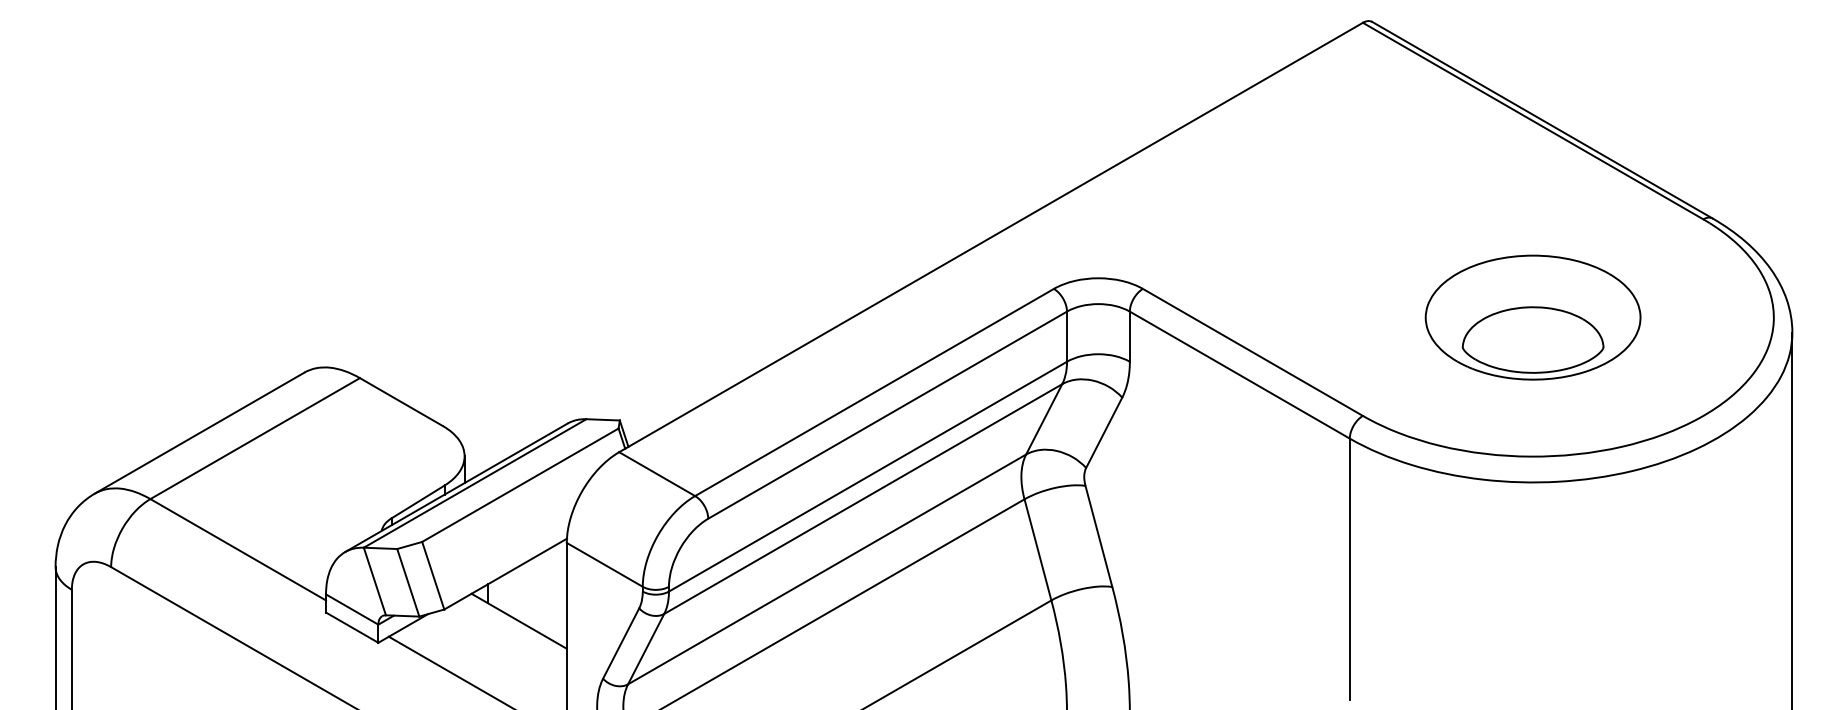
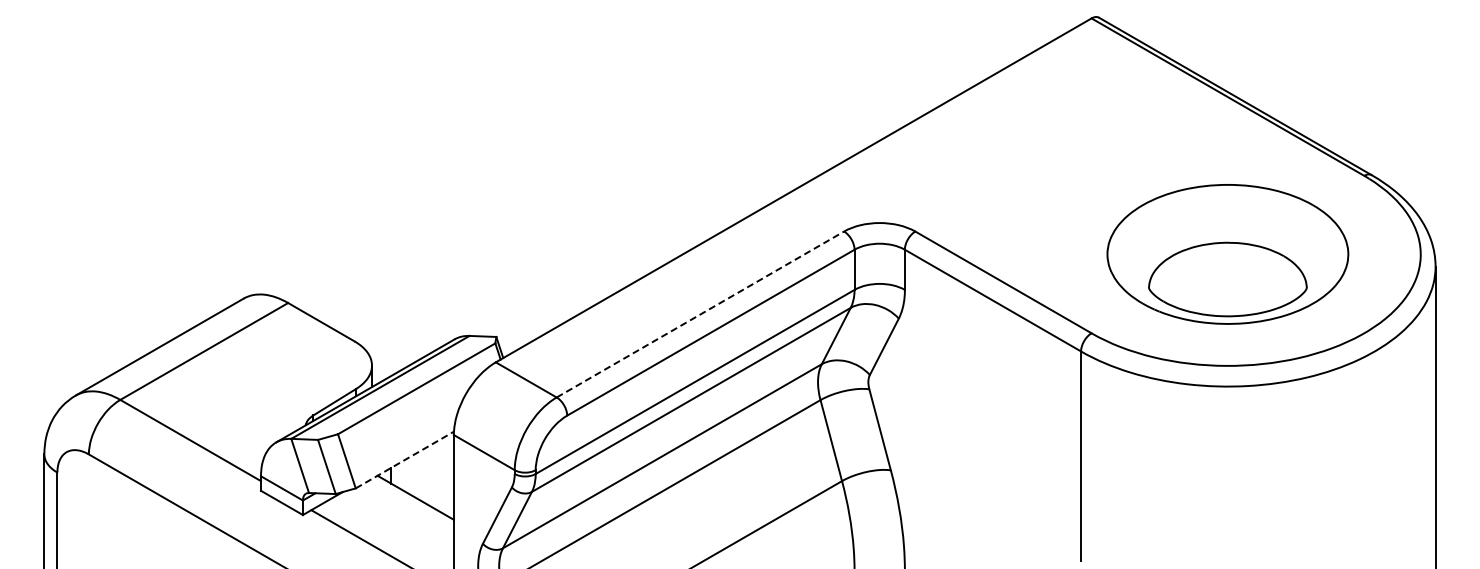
part: (1532, 317) -> (1227, 254), size x1.4
line: (874, 392) -> (700, 314), solid -> dashed
line: (505, 573) -> (404, 459), solid -> dashed

